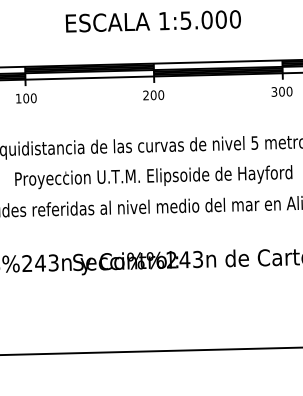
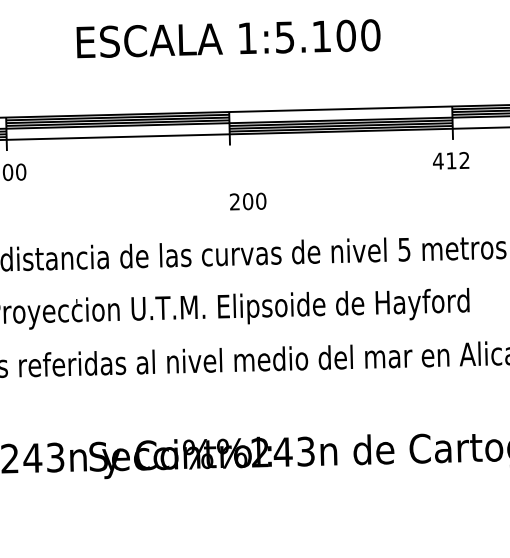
text: (206, 19) -> (320, 35), 1:5.000 -> 1:5.100
text: (281, 91) -> (450, 160), 300 -> 412
text: (153, 95) -> (247, 201), moved

